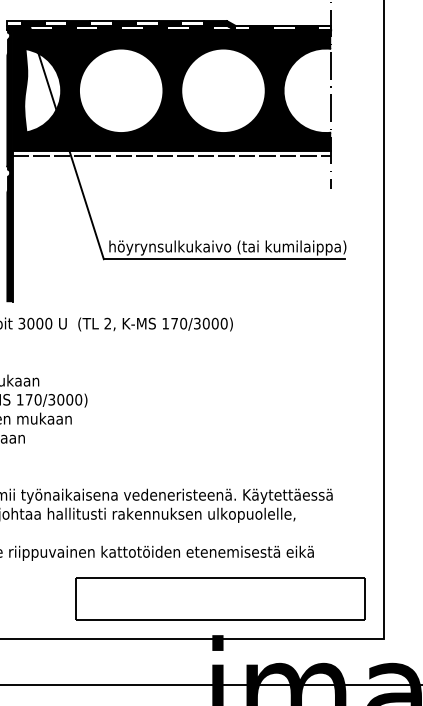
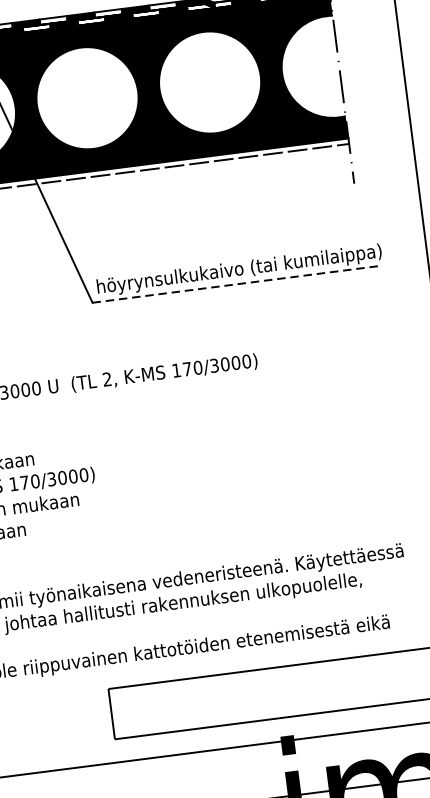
line: (224, 259) -> (237, 284), solid -> dashed

